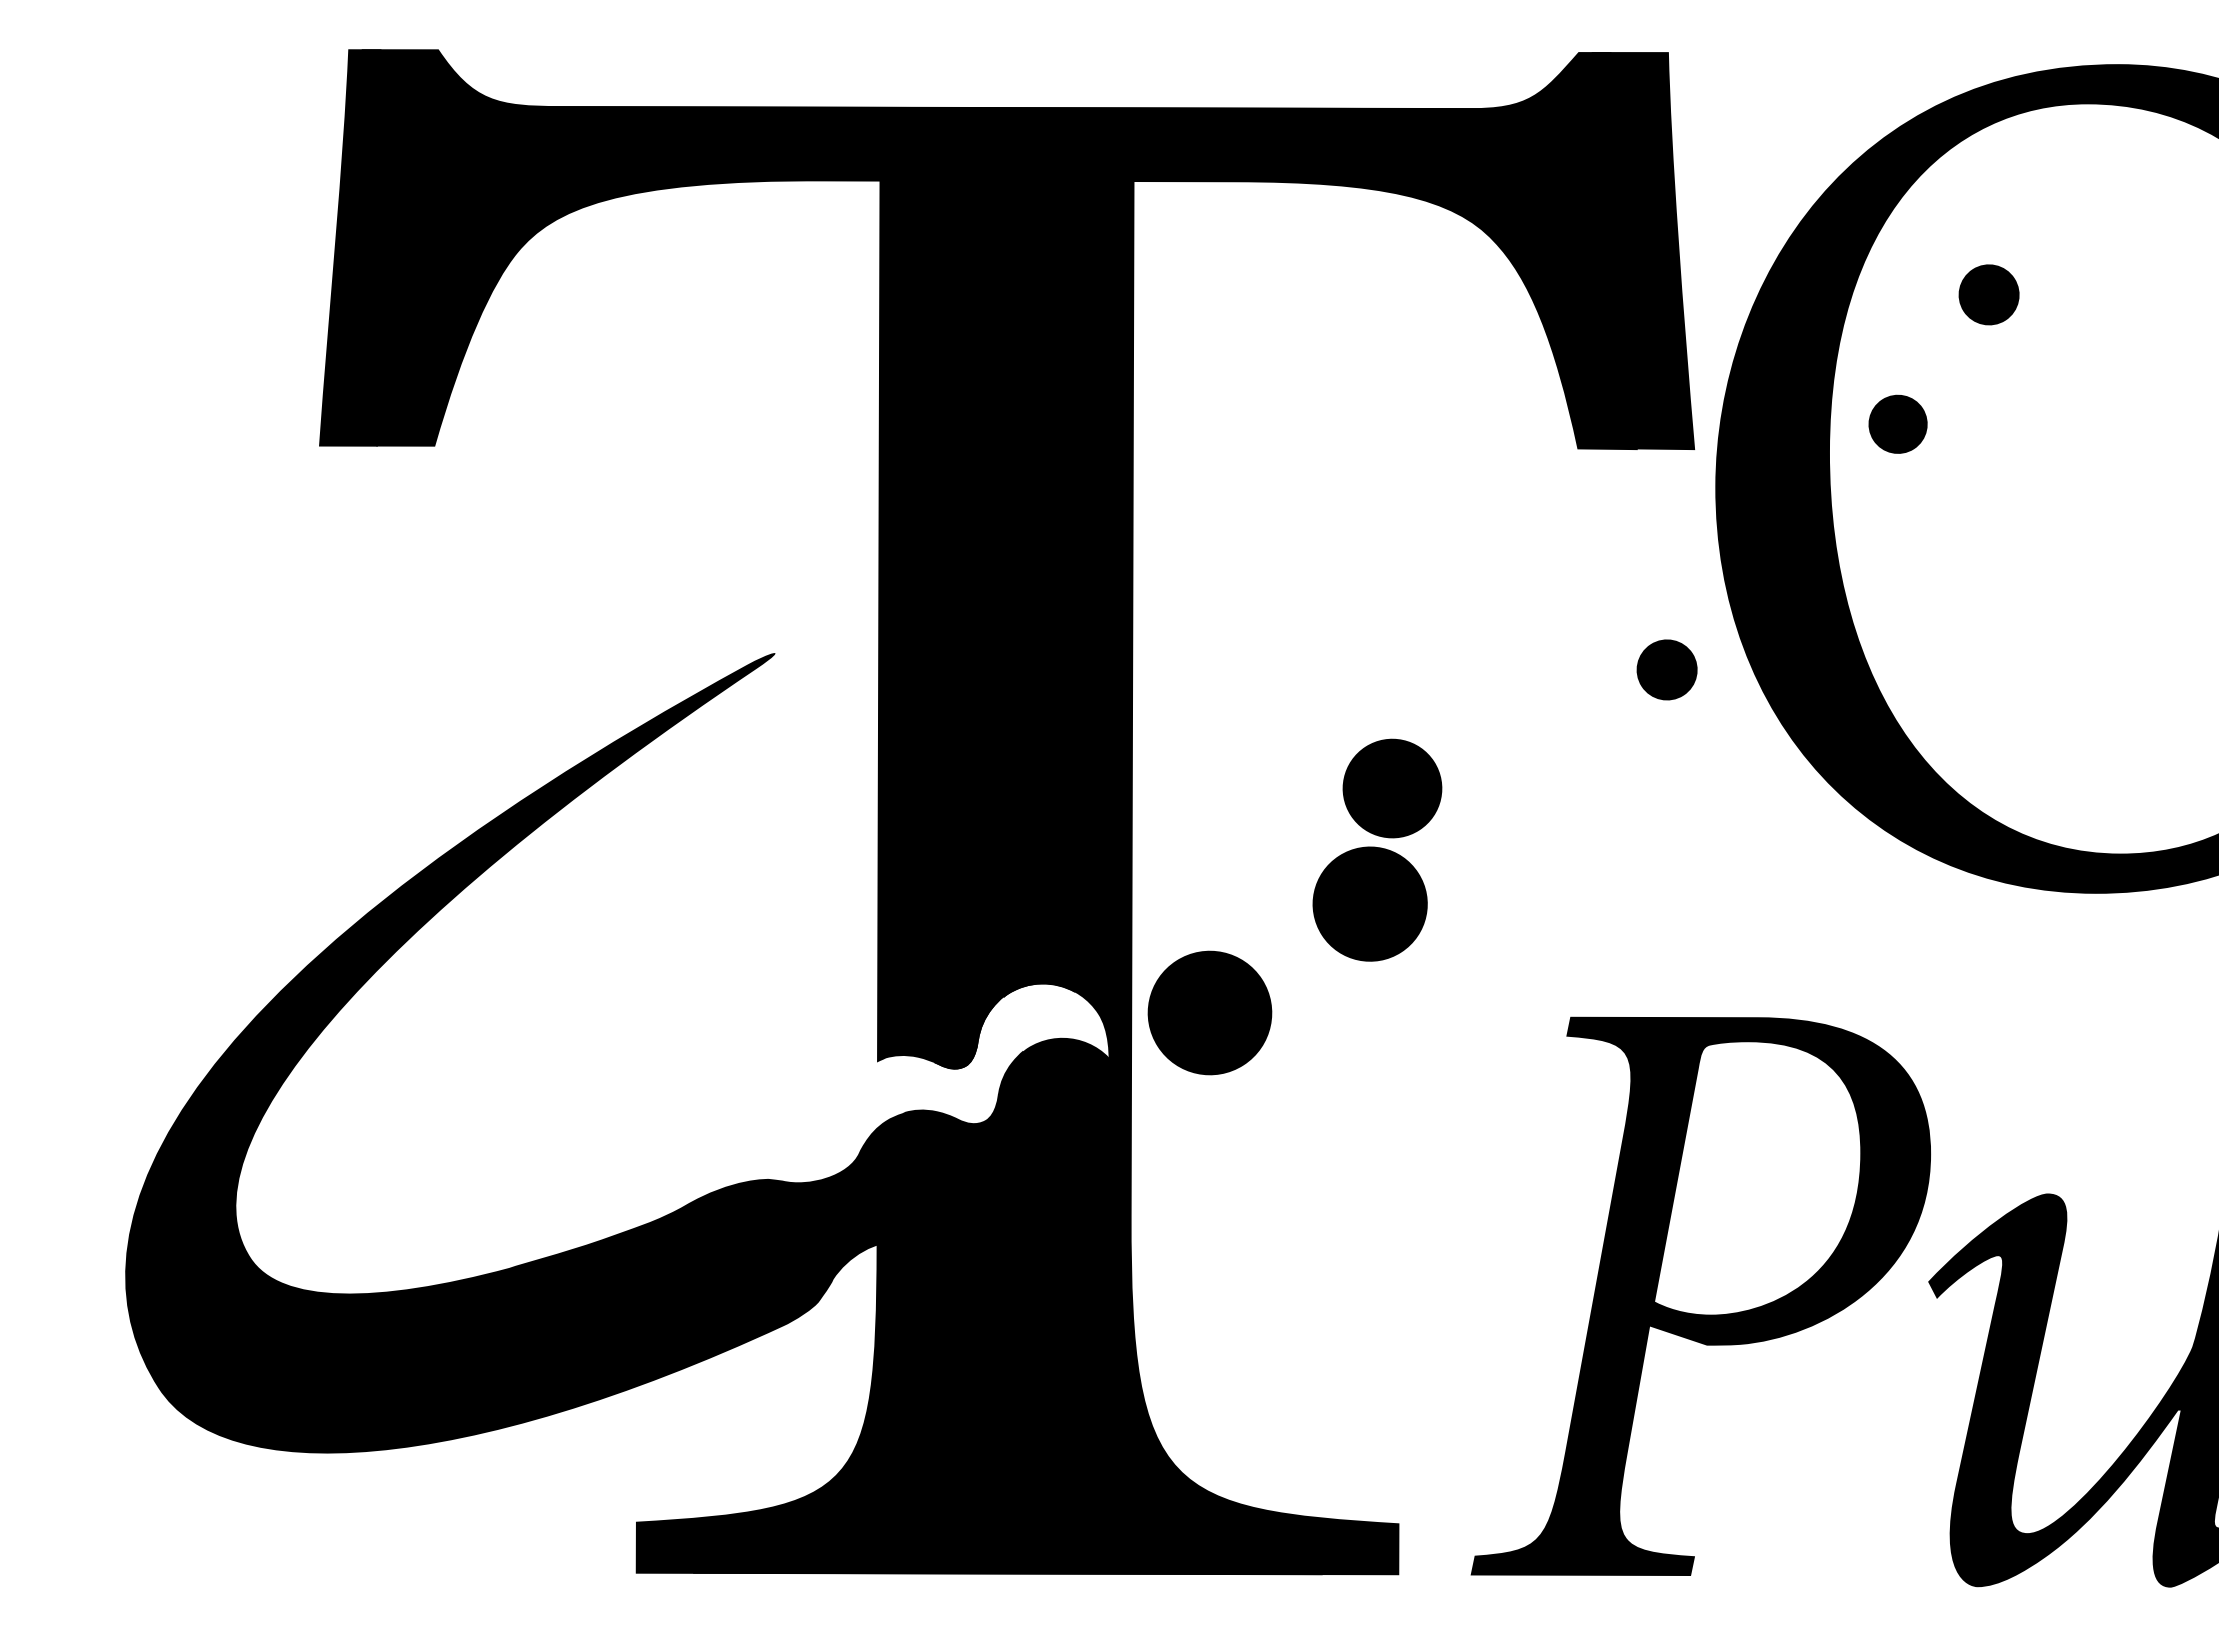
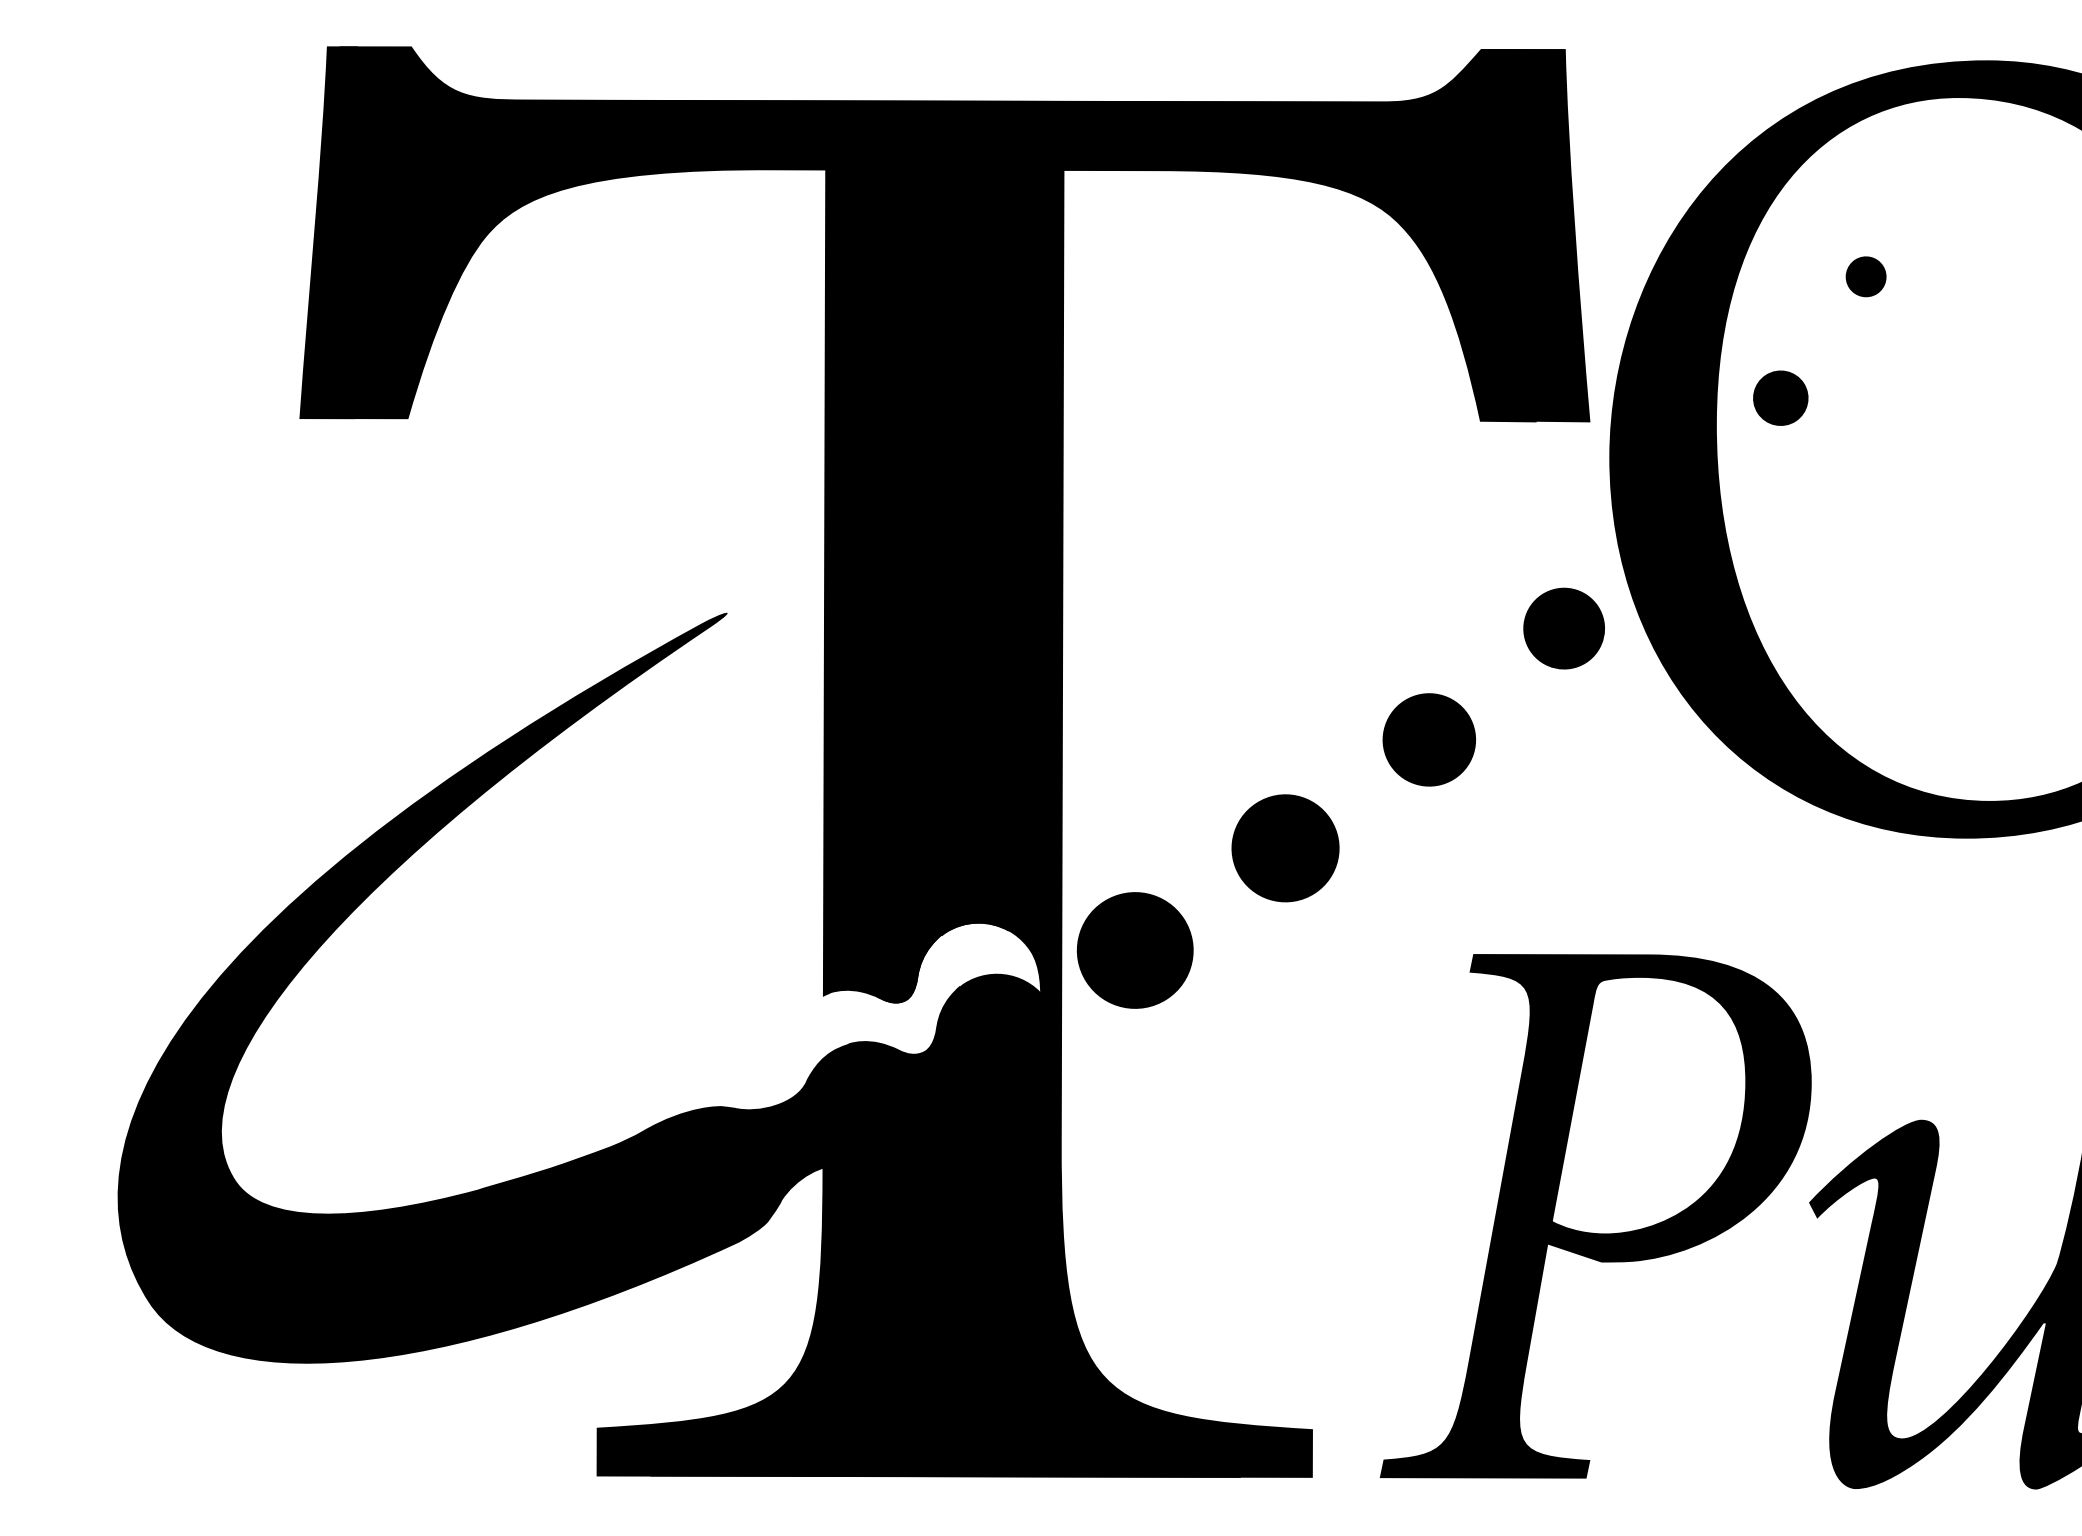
part: (1988, 294) -> (1865, 276), size x0.71
part: (1666, 669) -> (1563, 628), size x1.43
part: (1392, 788) -> (1429, 739), moved

